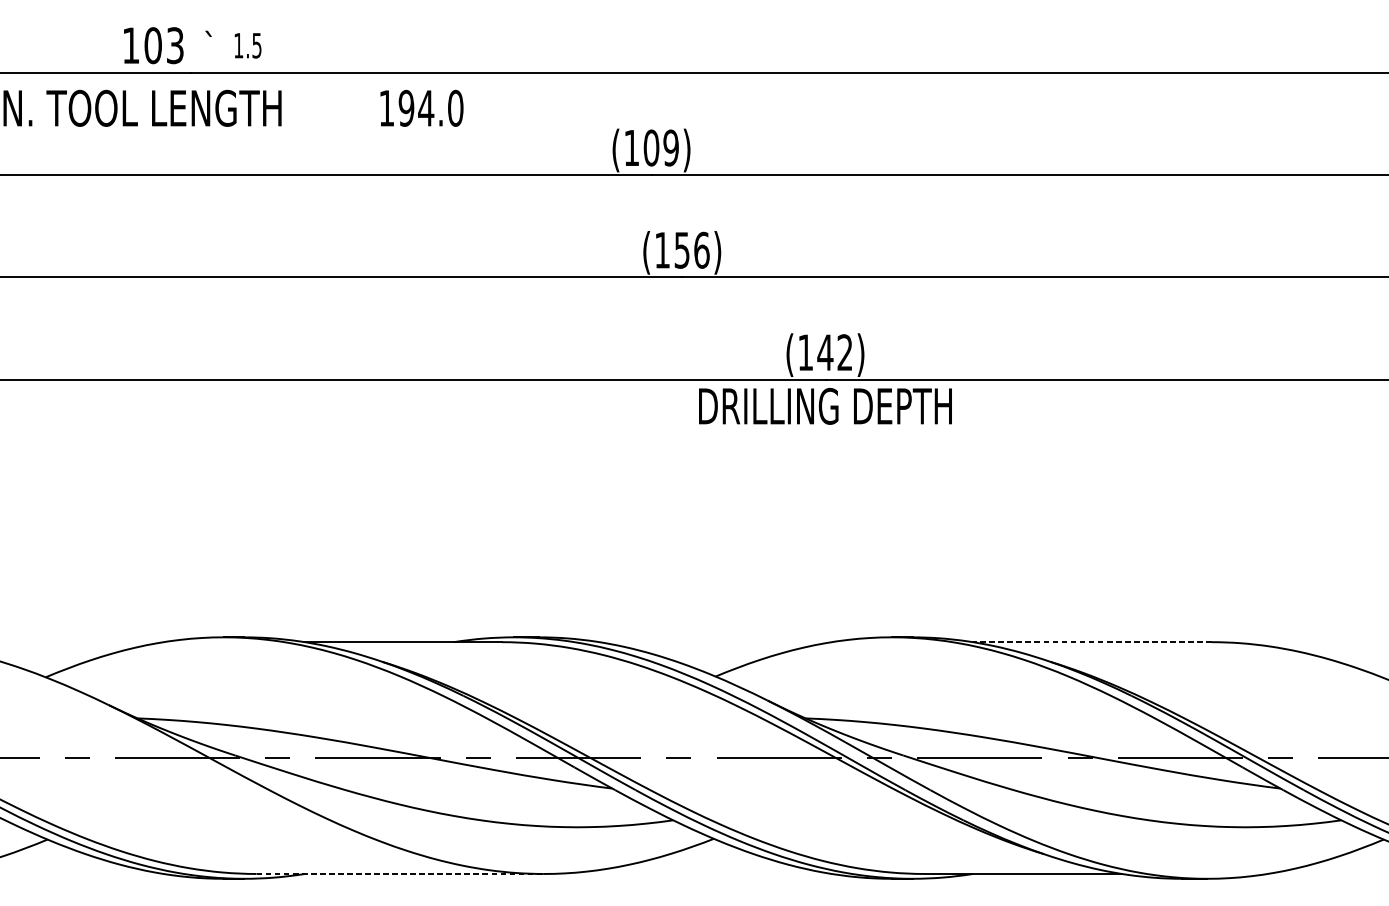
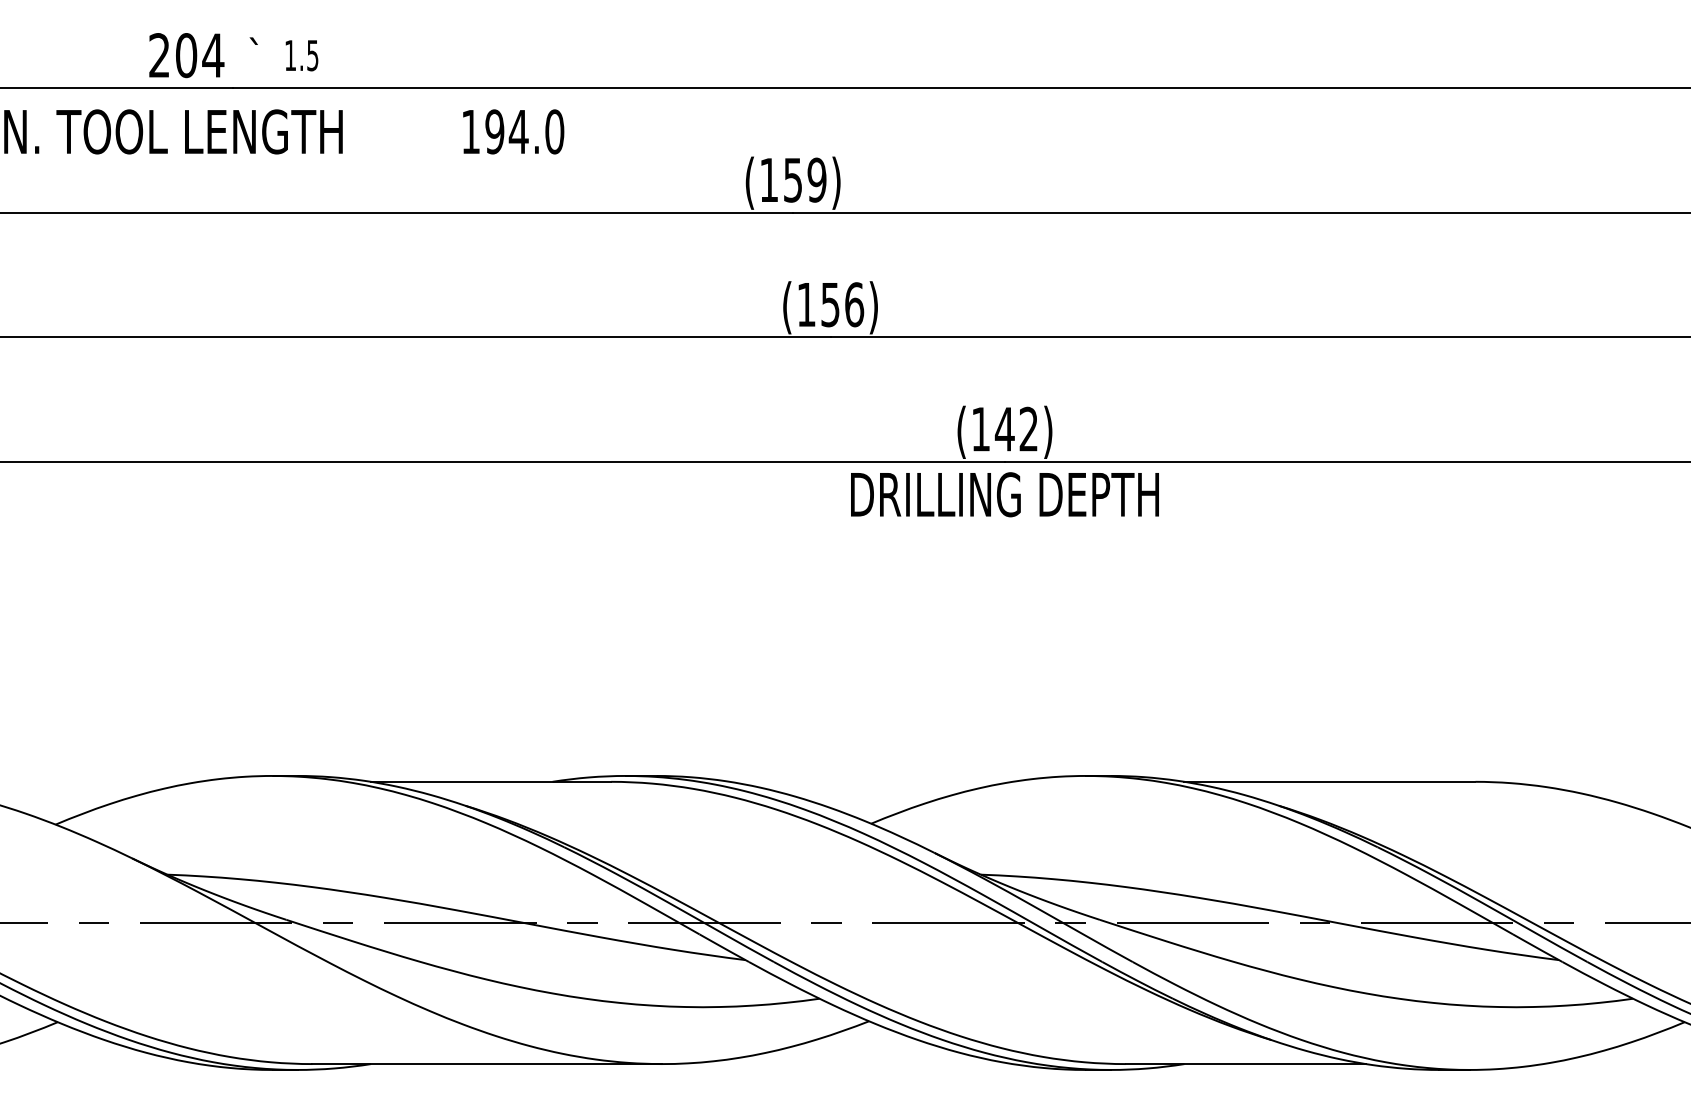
text: (153, 45) -> (186, 55), 103 -> 204
text: (650, 147) -> (792, 179), (109) -> (159)
line: (1092, 641) -> (1329, 781), dashed -> solid
line: (400, 874) -> (487, 1064), dashed -> solid

